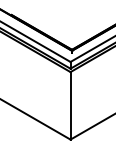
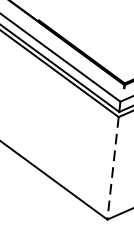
line: (70, 105) -> (113, 167), solid -> dashed

